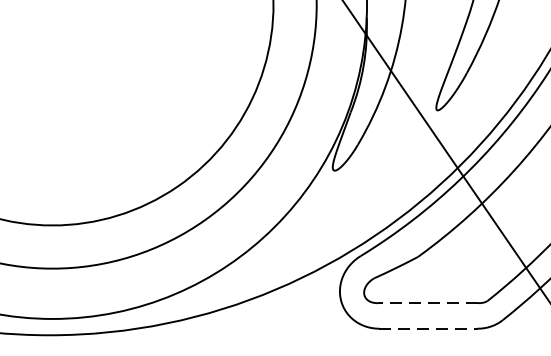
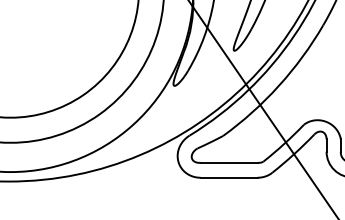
line: (429, 302) -> (229, 162), dashed -> solid
line: (429, 328) -> (229, 177), dashed -> solid

